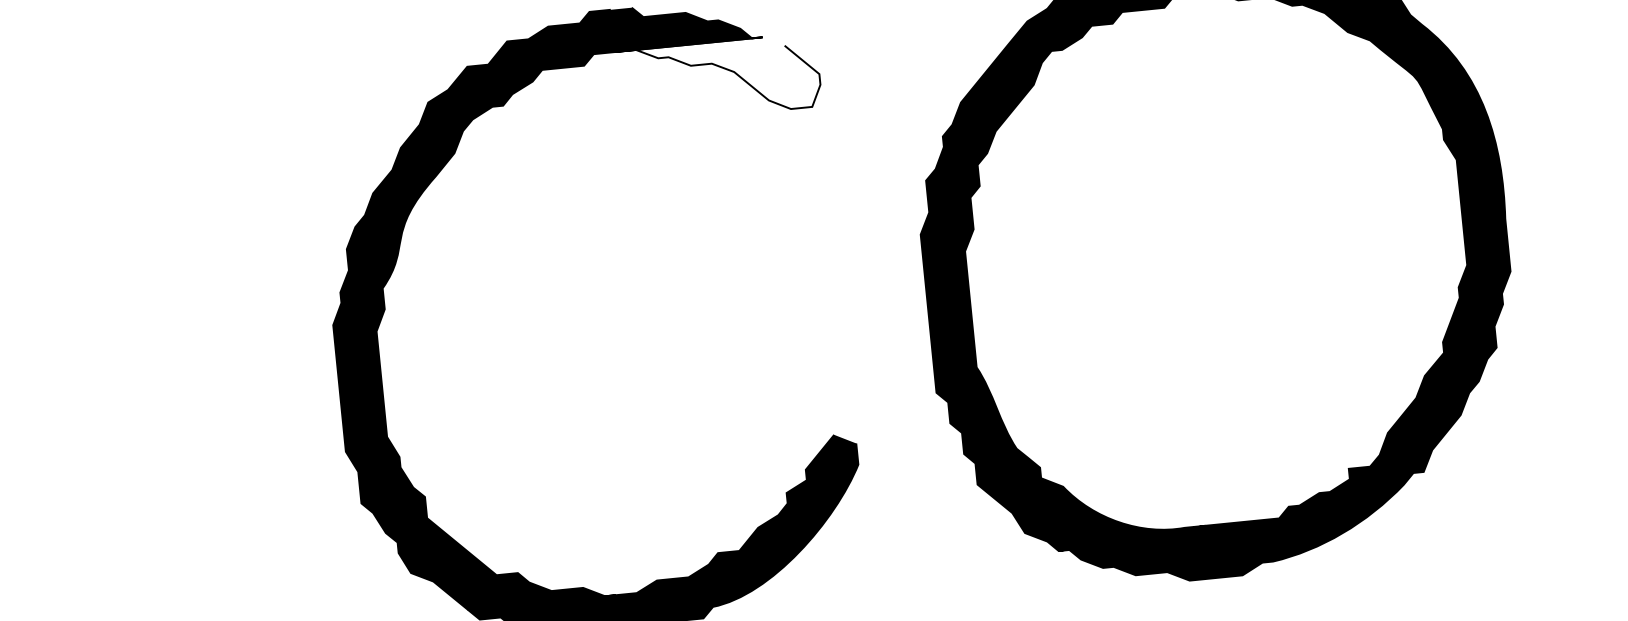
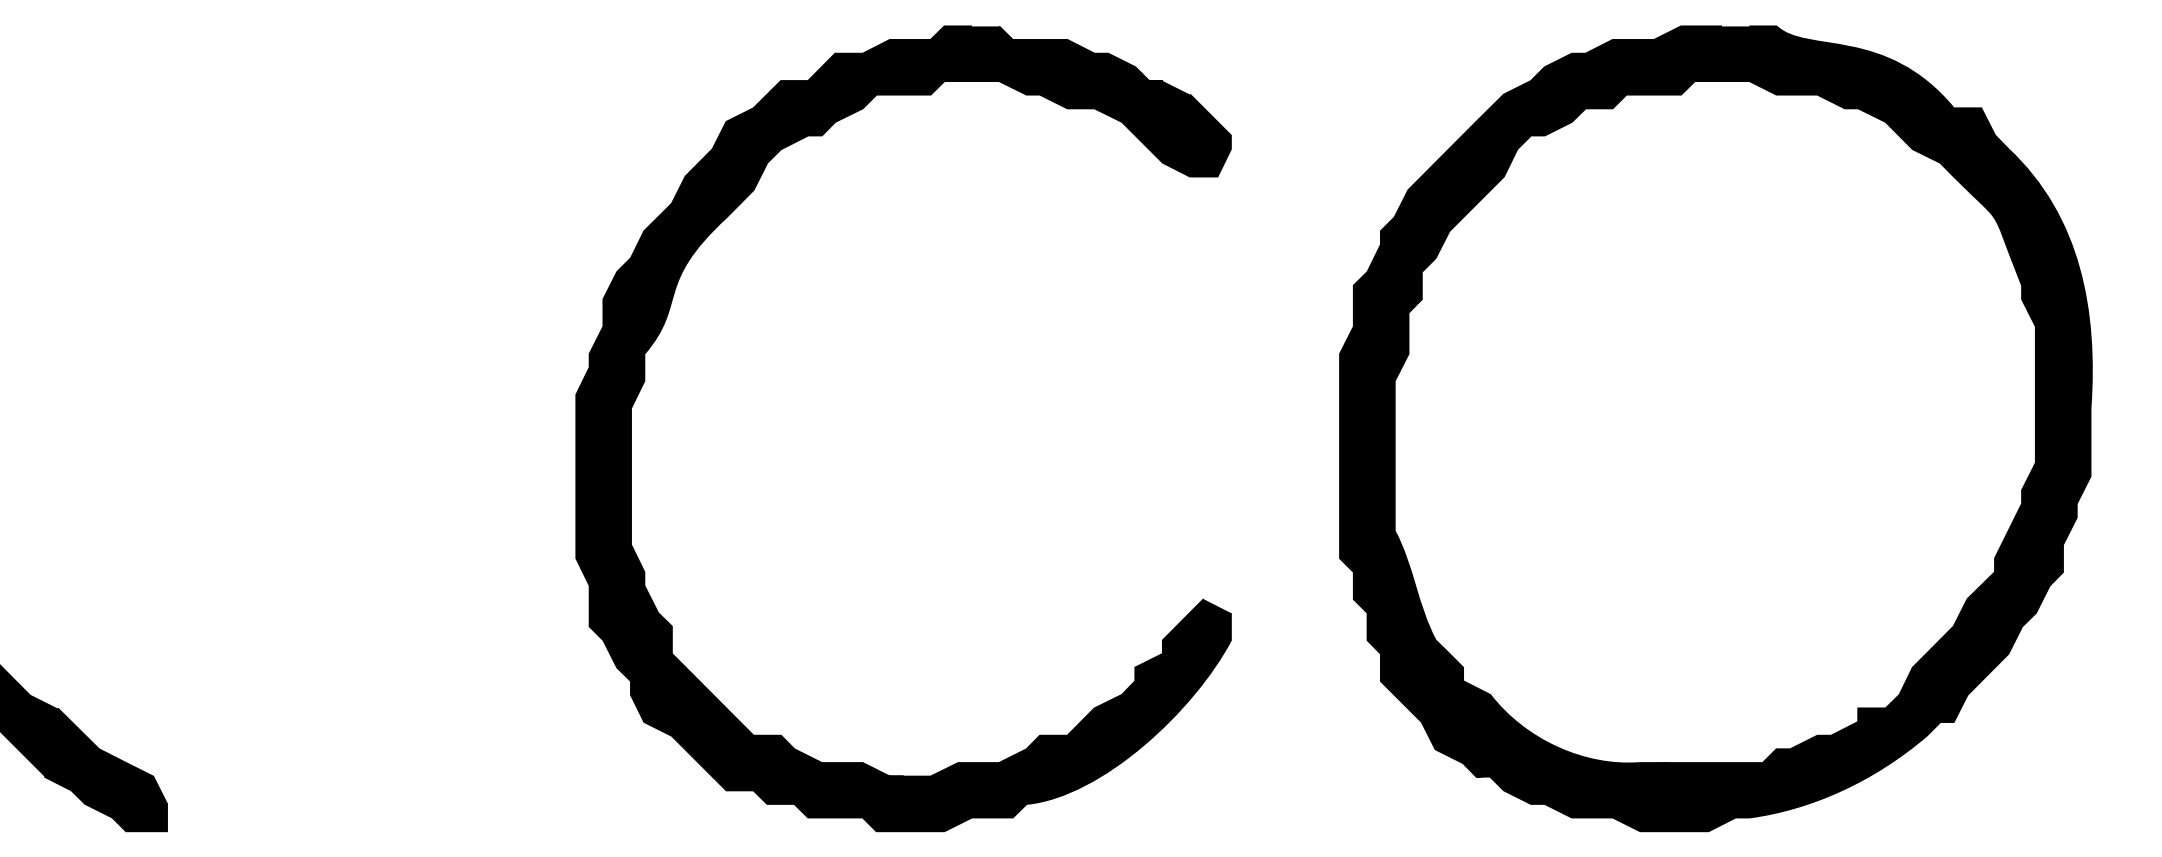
fill: (718, 78) -> (1101, 128), added

